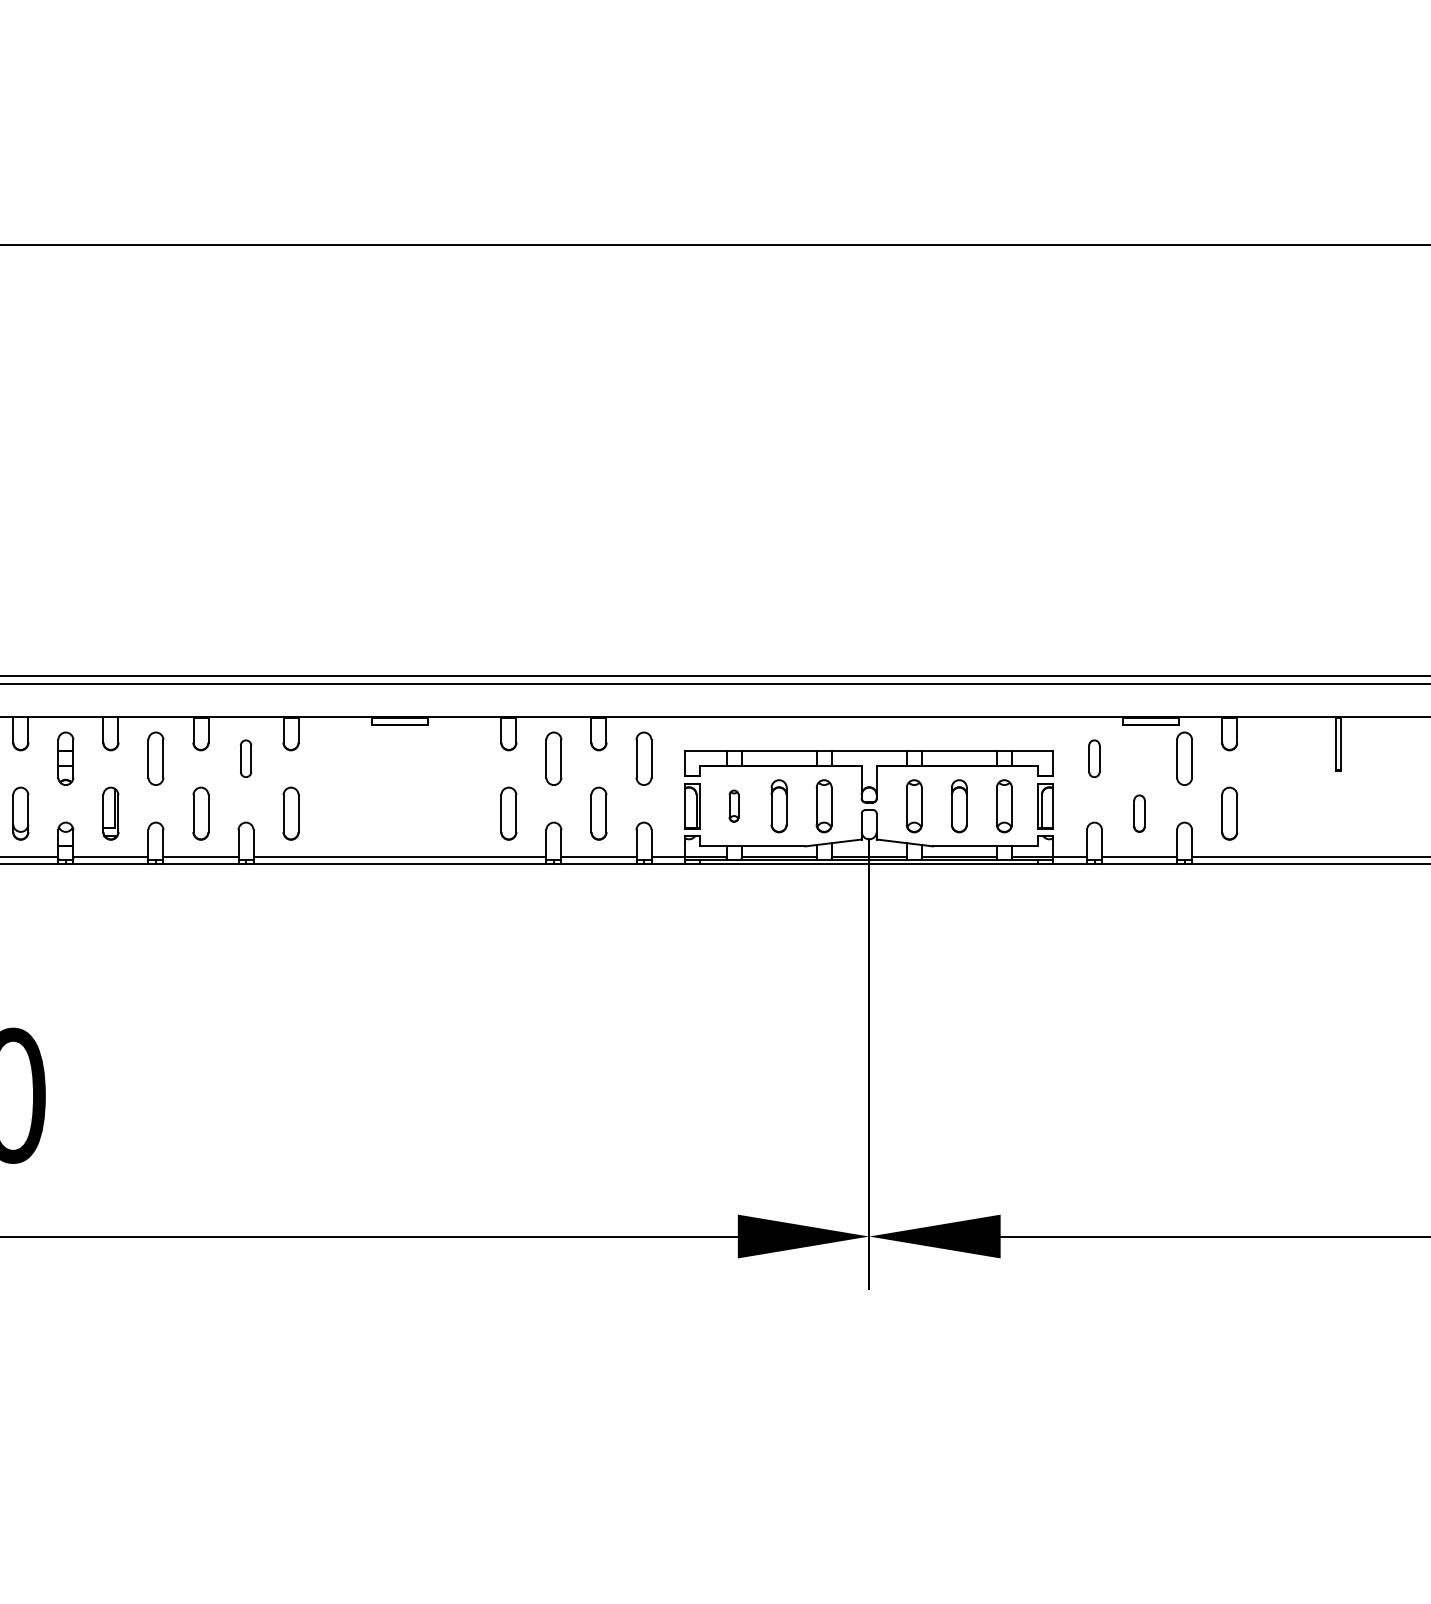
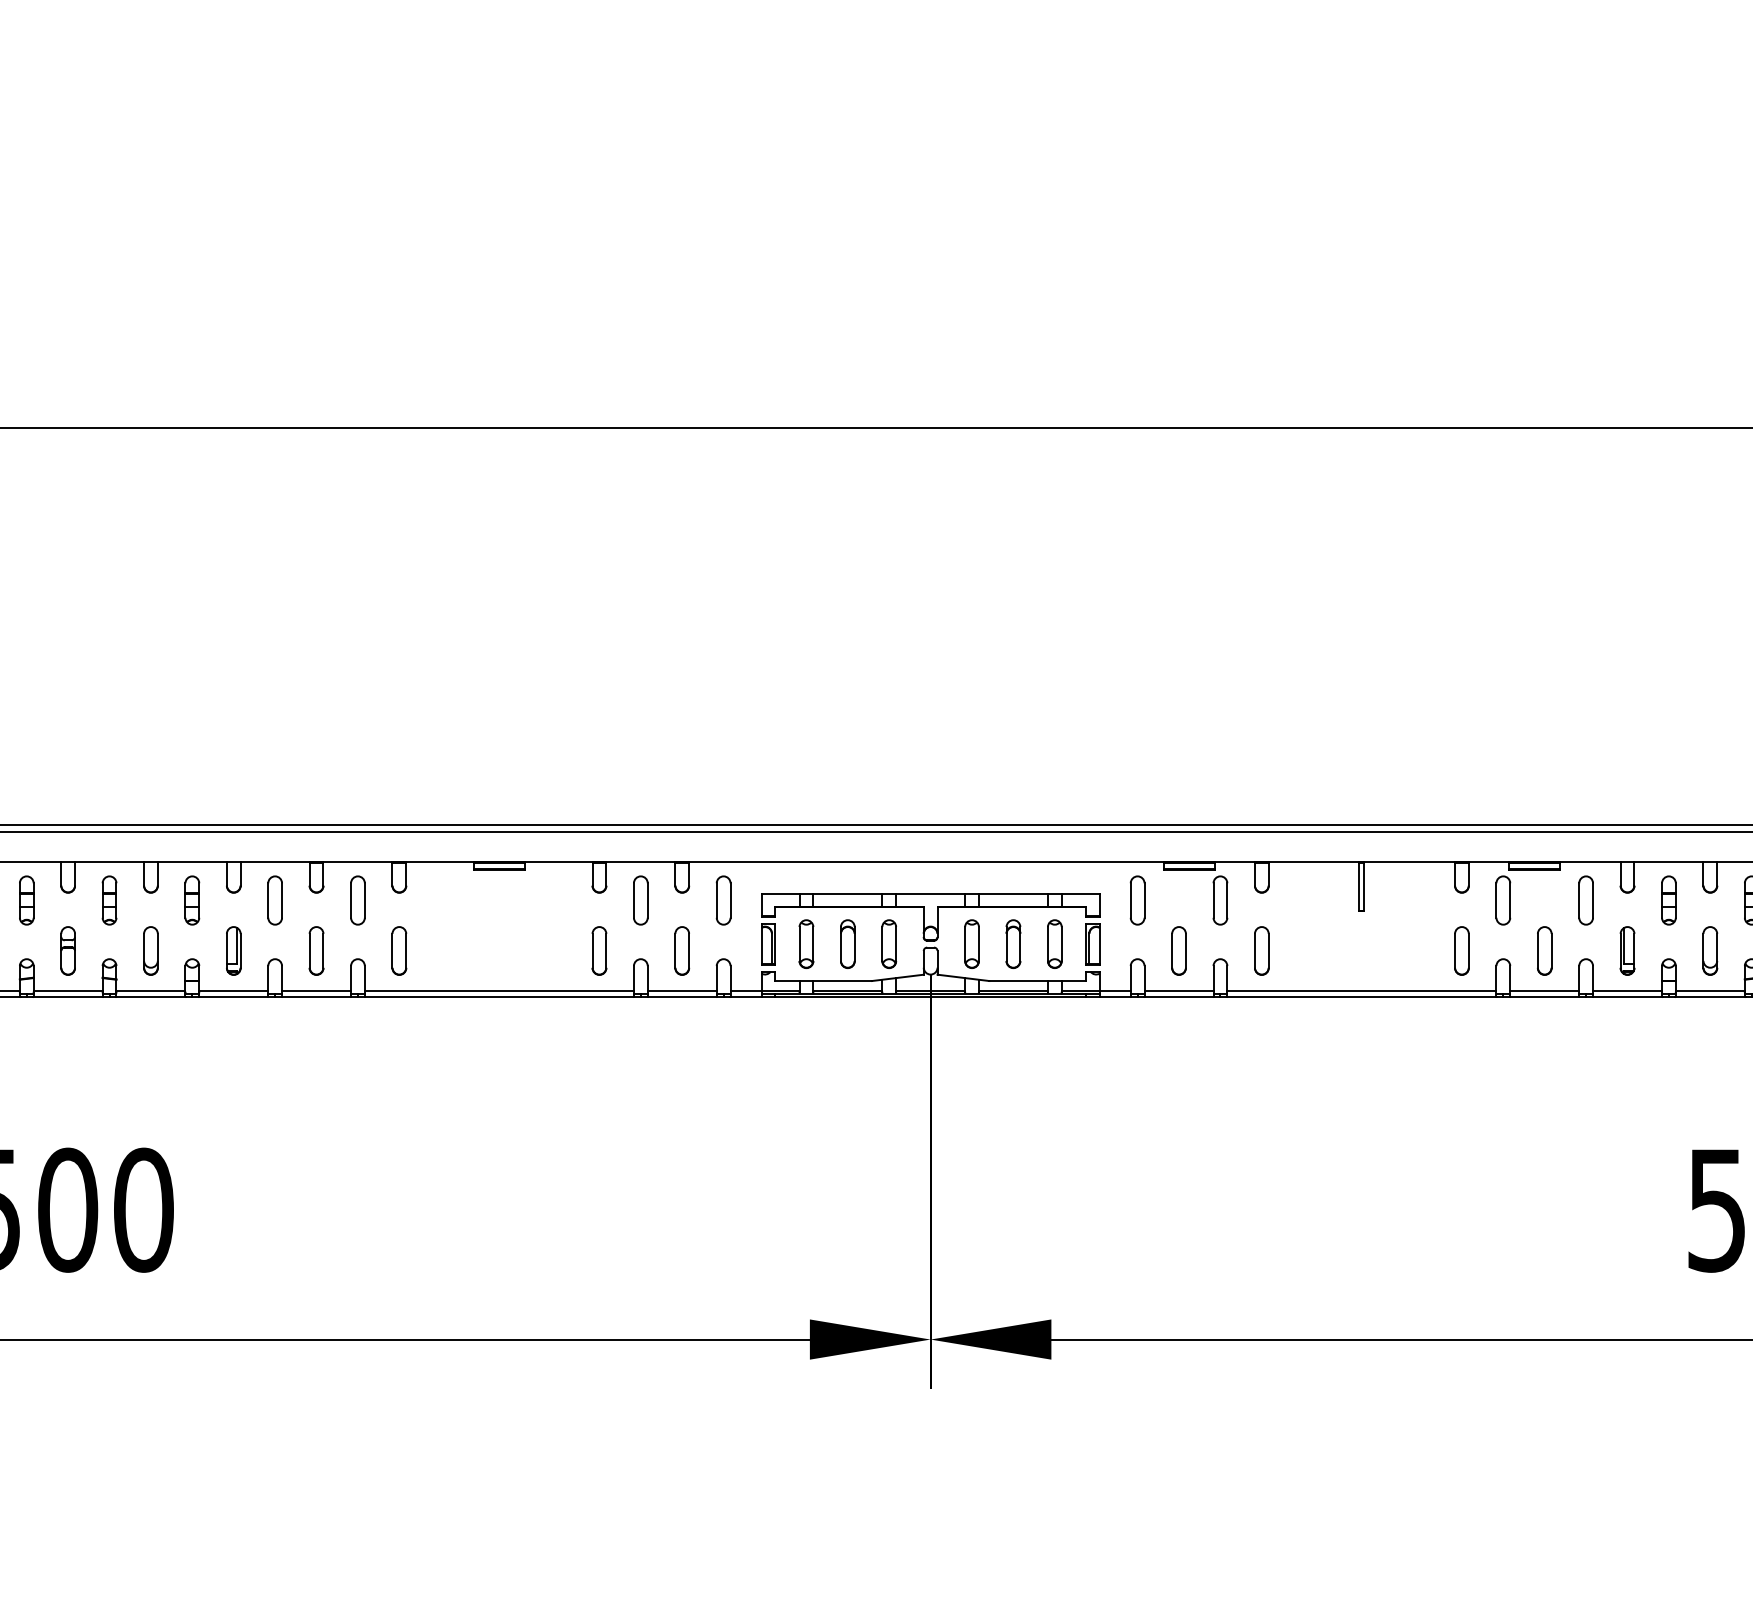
part: (245, 758) -> (357, 900), size x1.43
part: (1094, 758) -> (1137, 900), size x1.43
part: (734, 805) -> (806, 943), size x1.67
part: (1138, 813) -> (1178, 950), size x1.43

